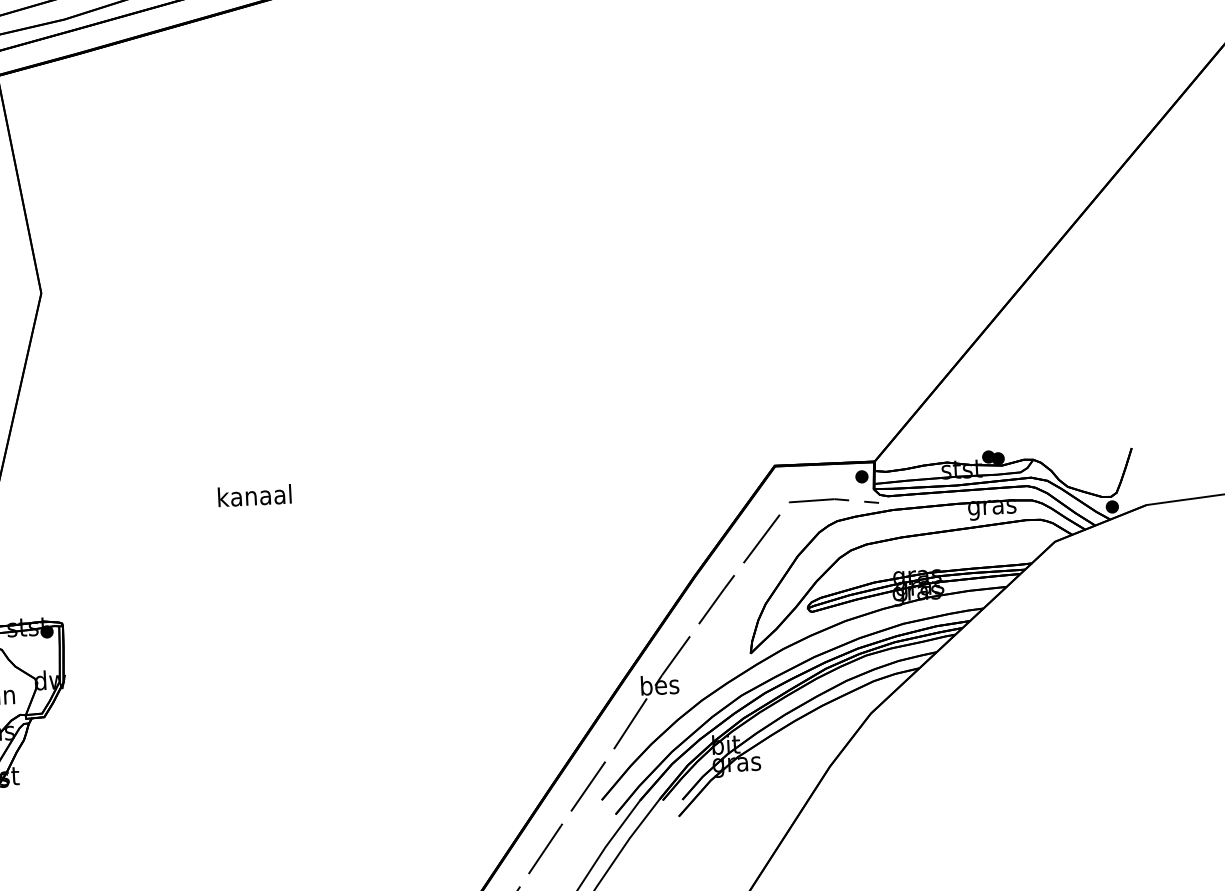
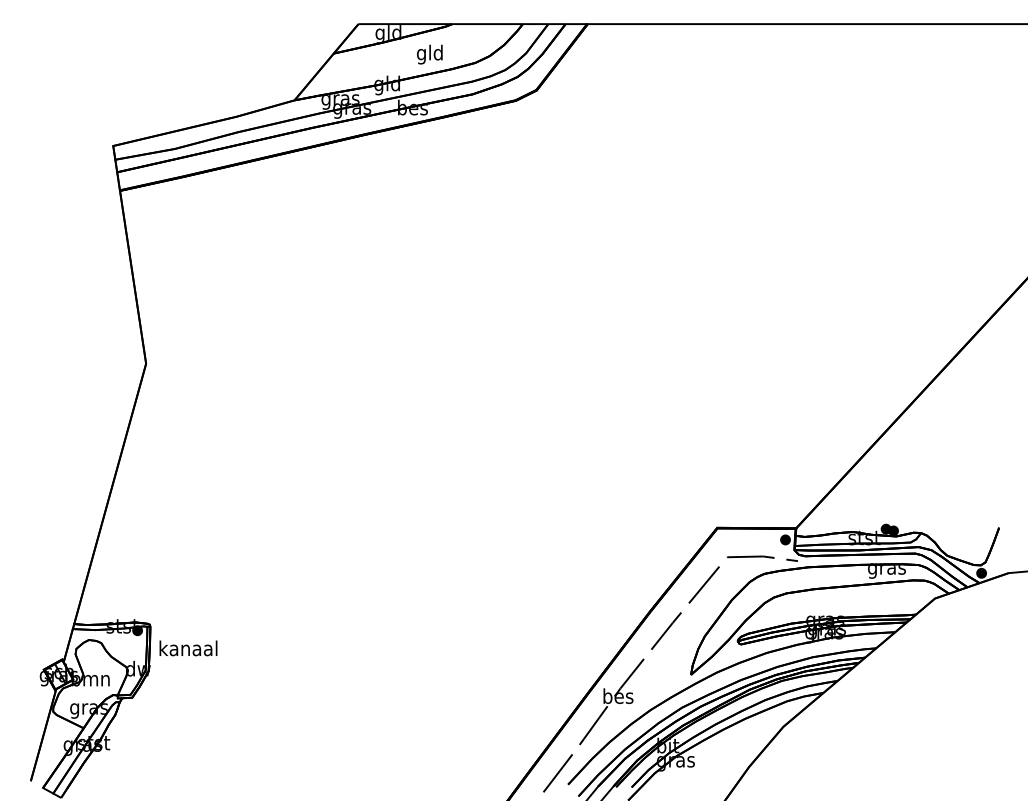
text: (254, 495) -> (188, 648), moved

